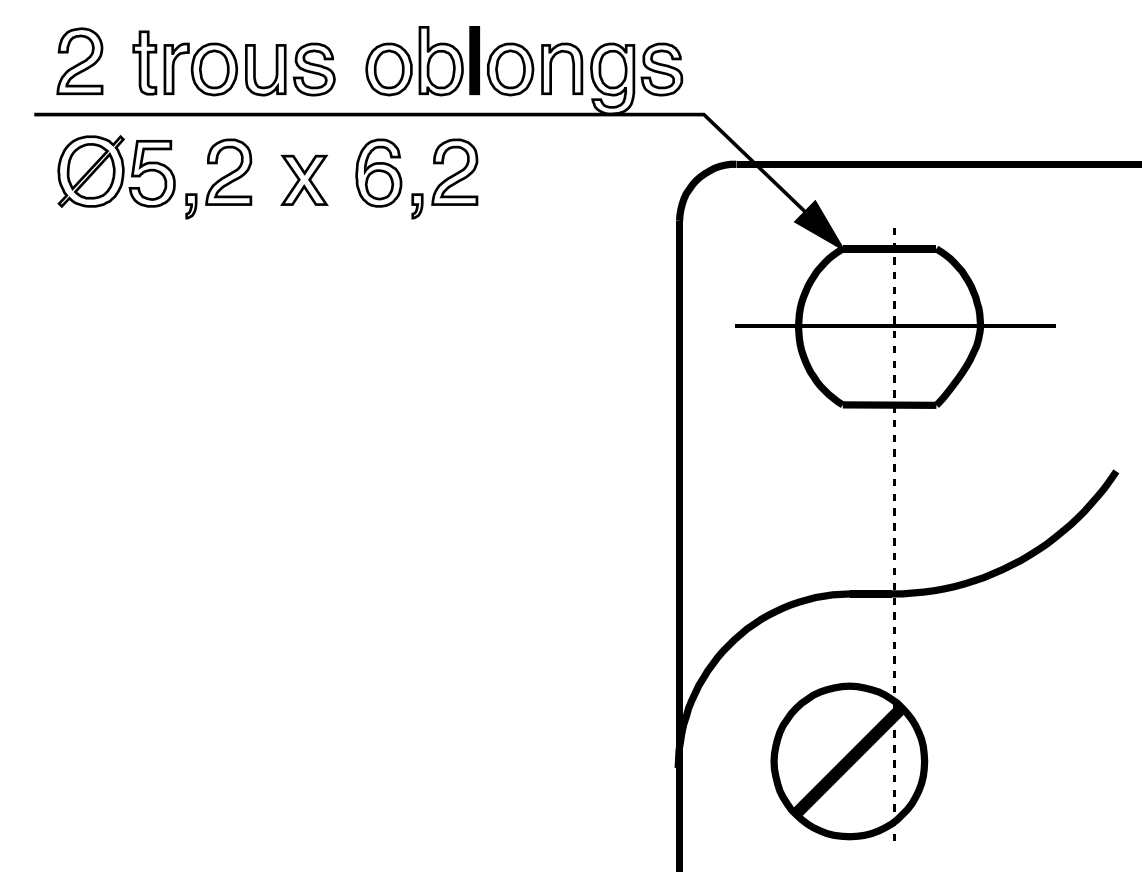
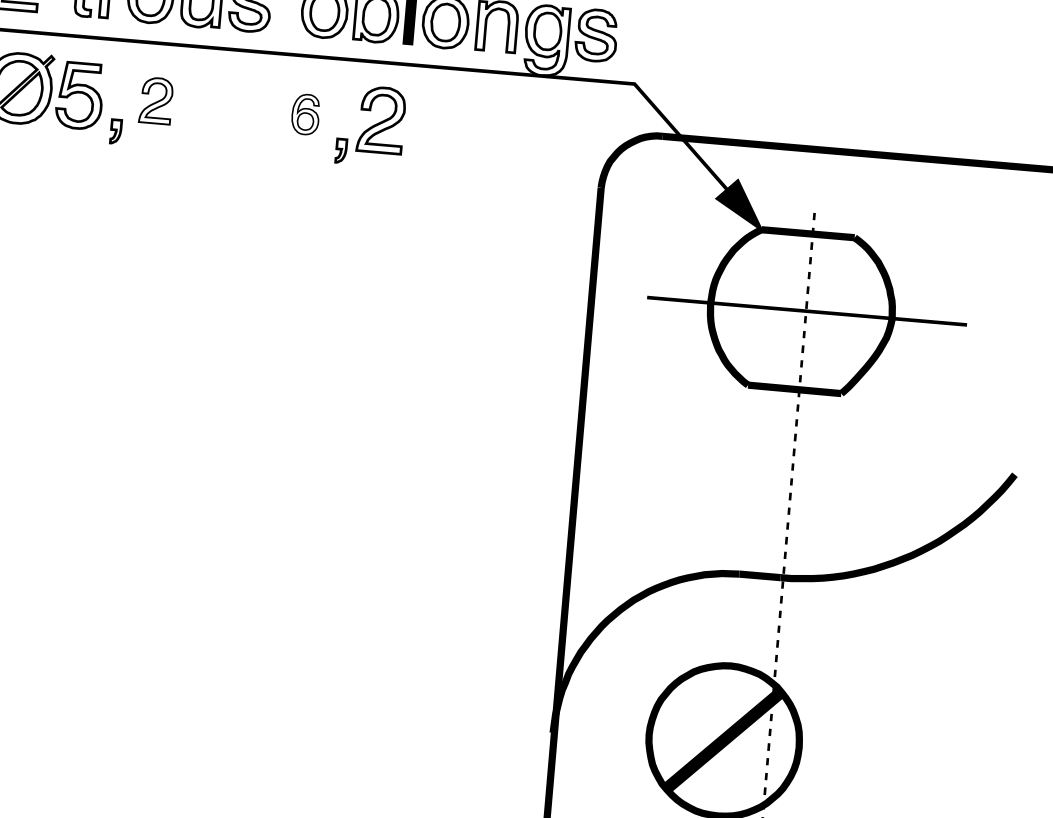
part: (228, 171) -> (155, 100), size x0.7
part: (378, 172) -> (305, 113), size x0.6
part: (304, 179) -> (231, 114), removed

